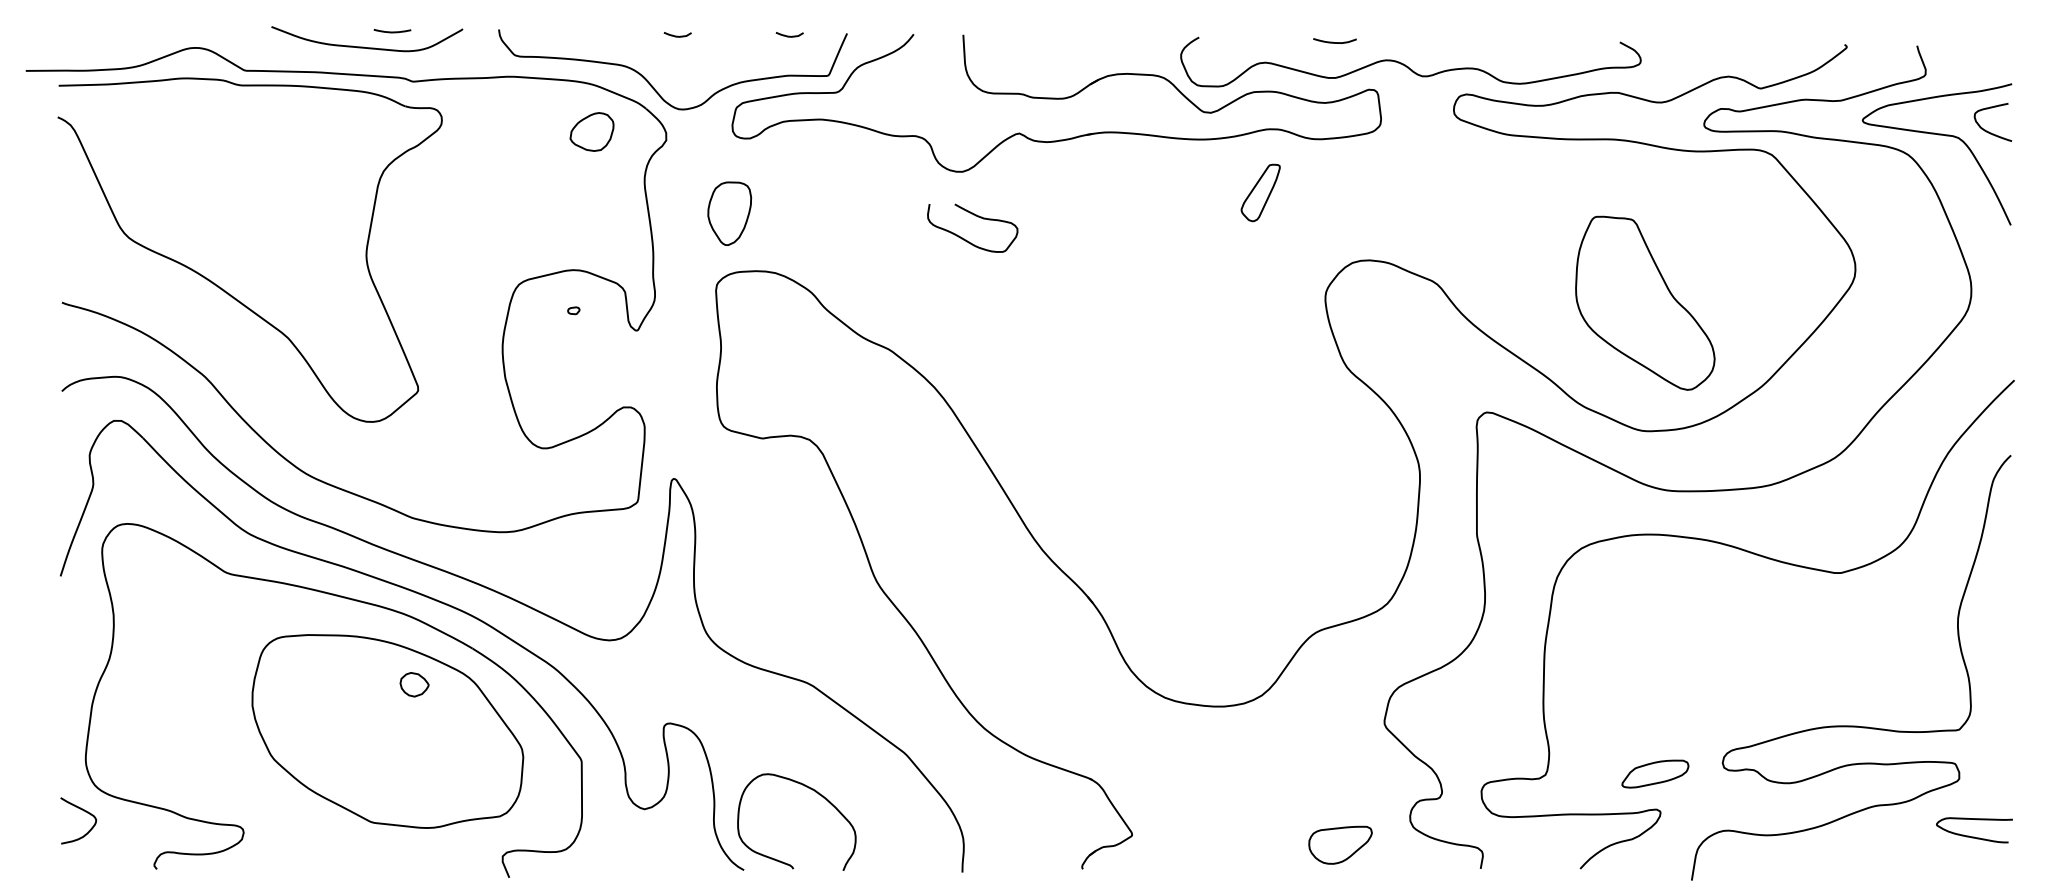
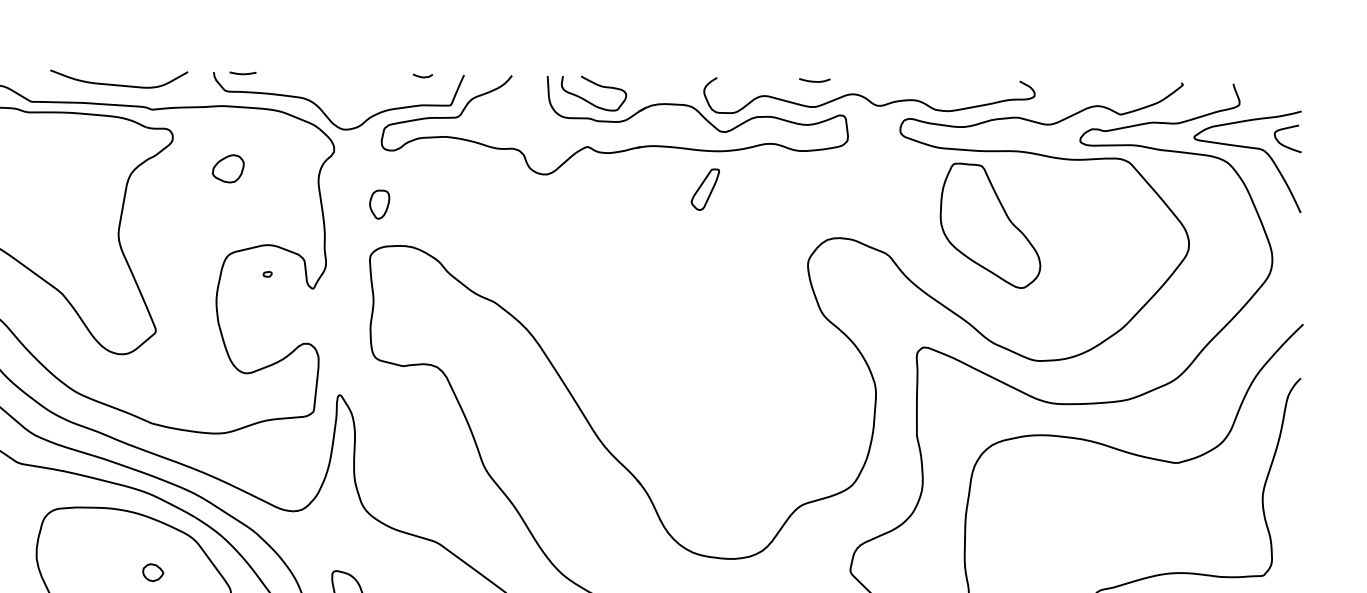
curve: (392, 31) -> (243, 73), moved
curve: (677, 35) -> (342, 76), removed
part: (591, 131) -> (227, 168), moved
part: (1260, 192) -> (705, 189), moved
part: (729, 213) -> (379, 204), size x0.62
curve: (977, 217) -> (597, 85), moved
part: (1645, 302) -> (990, 225), moved
part: (414, 684) -> (153, 572), moved

